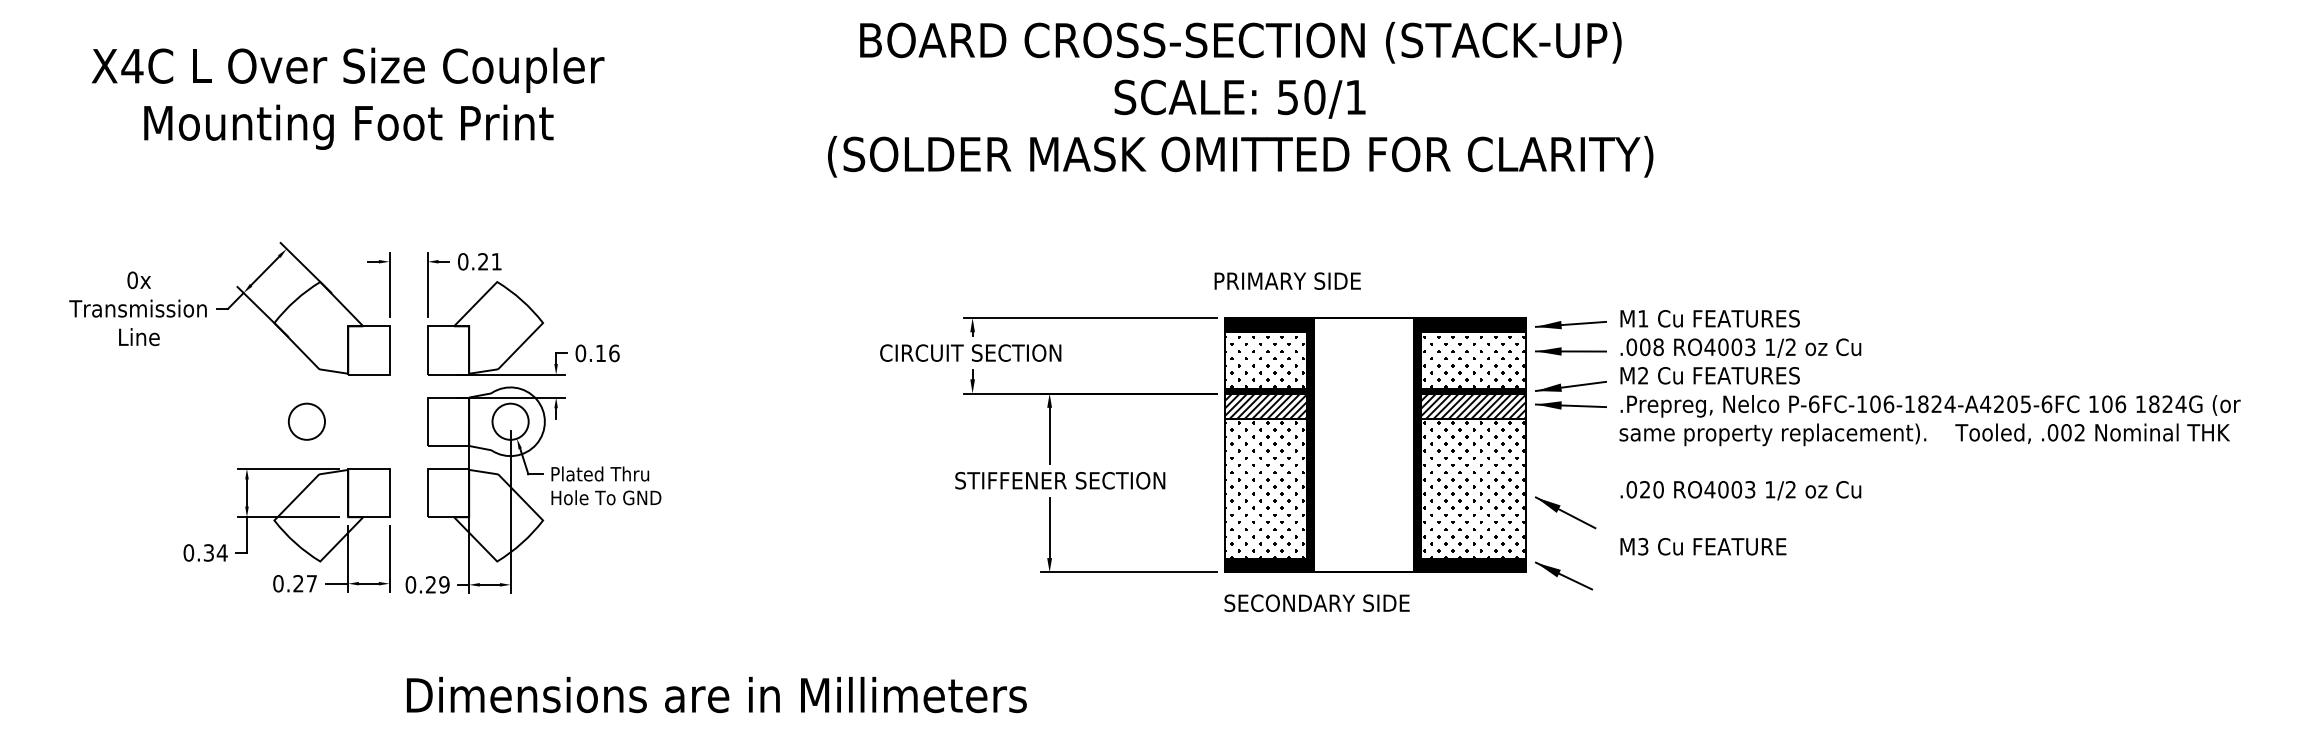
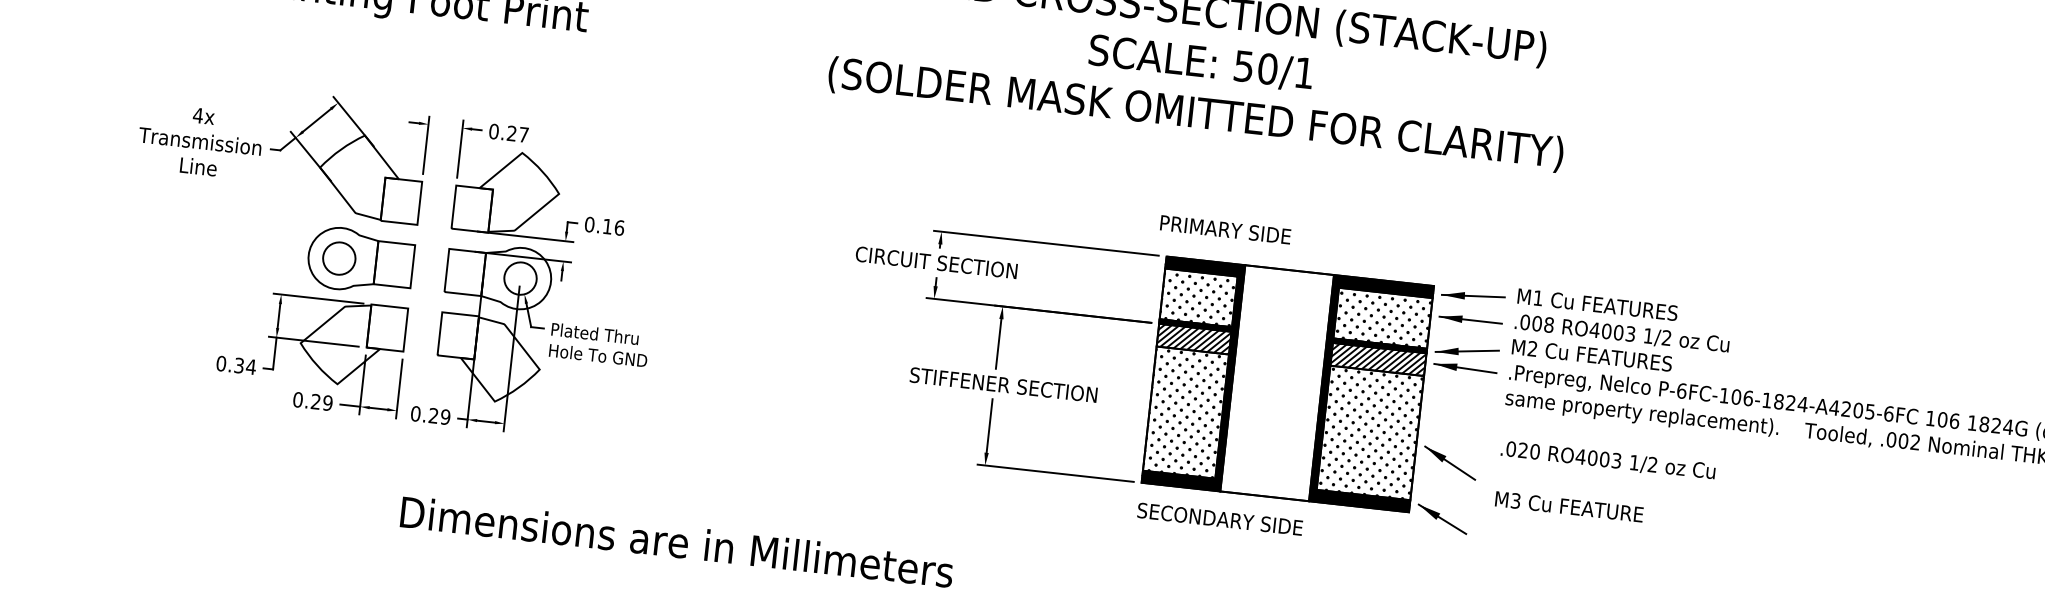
text: (496, 261) -> (523, 134), 0.21 -> 0.27
text: (132, 280) -> (198, 115), 0x -> 4x
part: (330, 421) -> (360, 260), added
text: (311, 583) -> (327, 402), 0.27 -> 0.29

